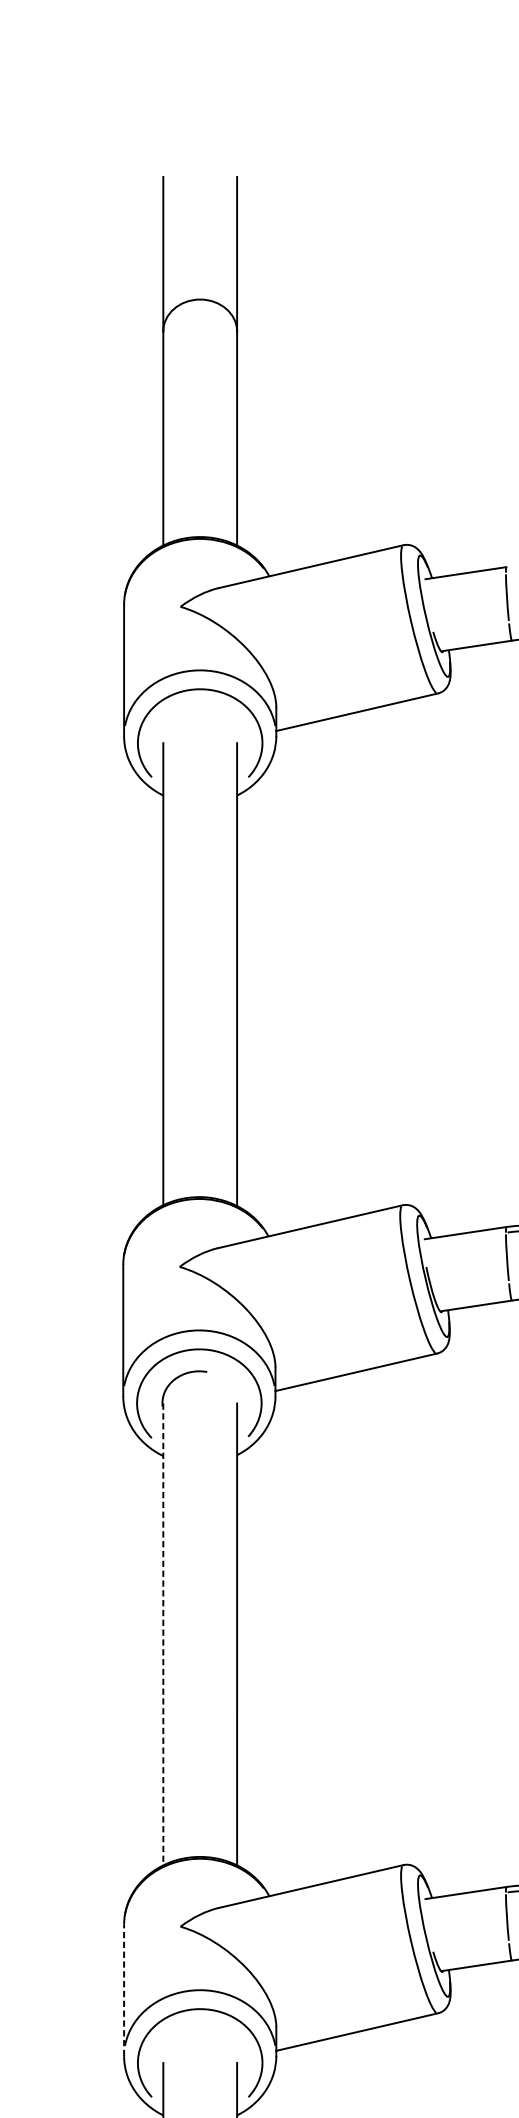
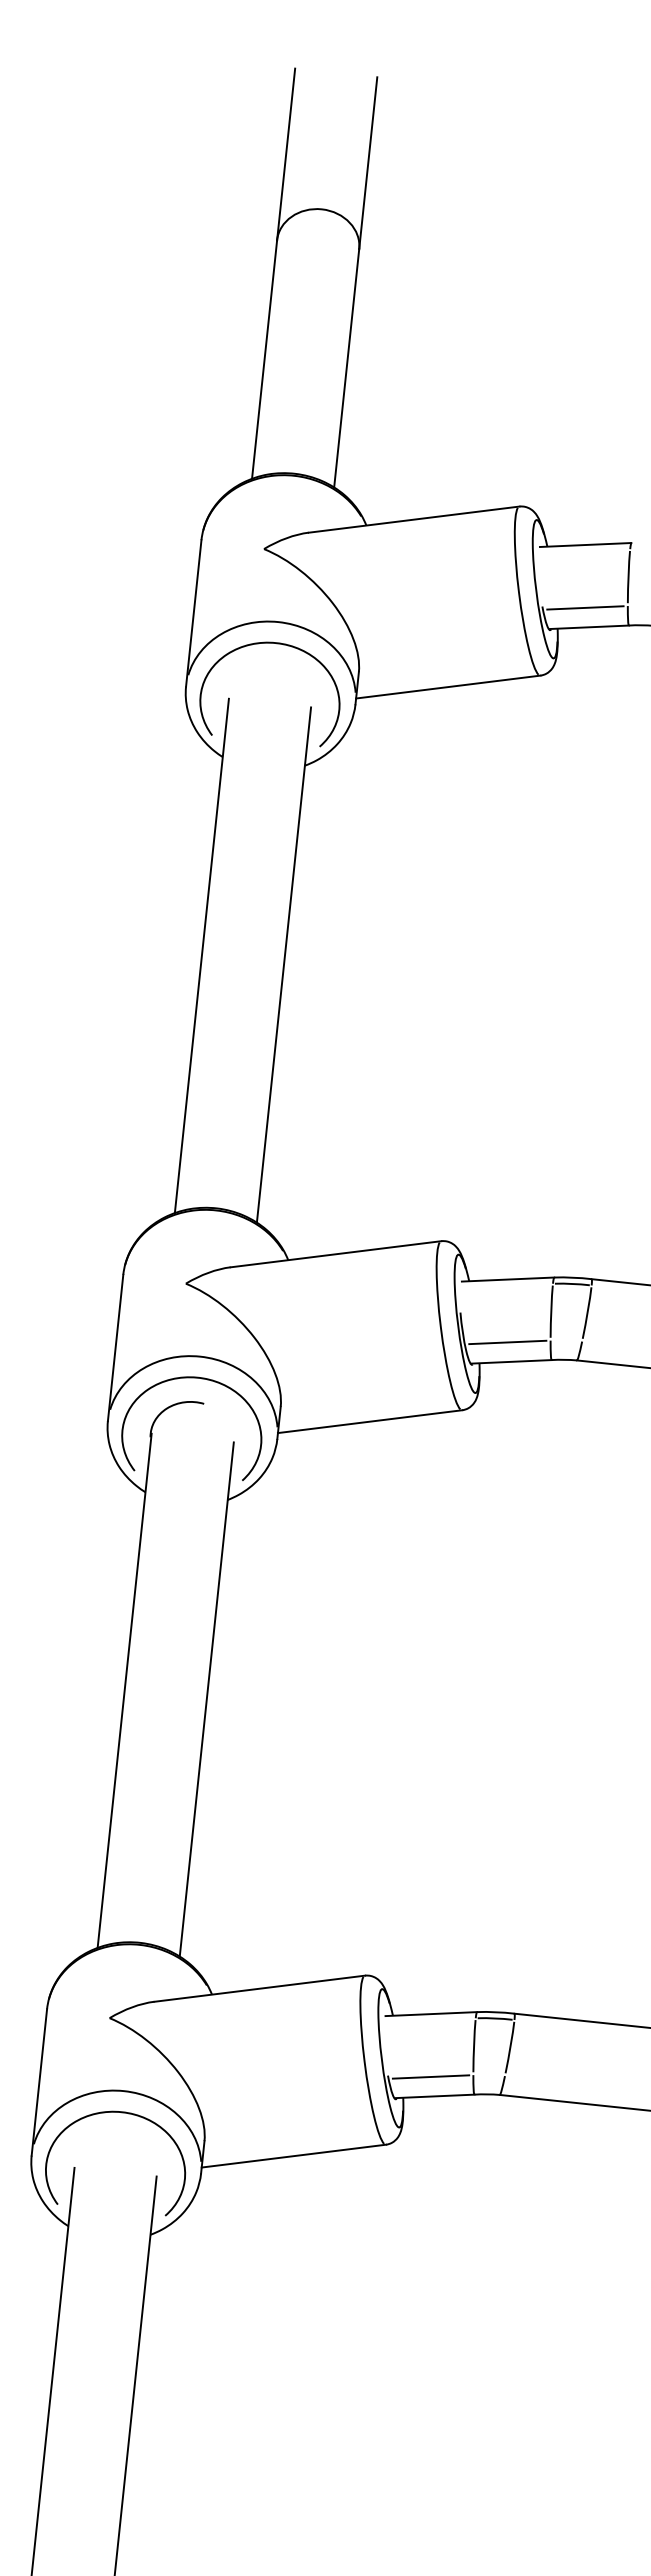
line: (471, 628) -> (585, 607), added
line: (470, 1289) -> (507, 1342), added
line: (163, 1635) -> (124, 1691), dashed -> solid
line: (471, 1948) -> (430, 2076), added
line: (124, 1990) -> (39, 2082), dashed -> solid

